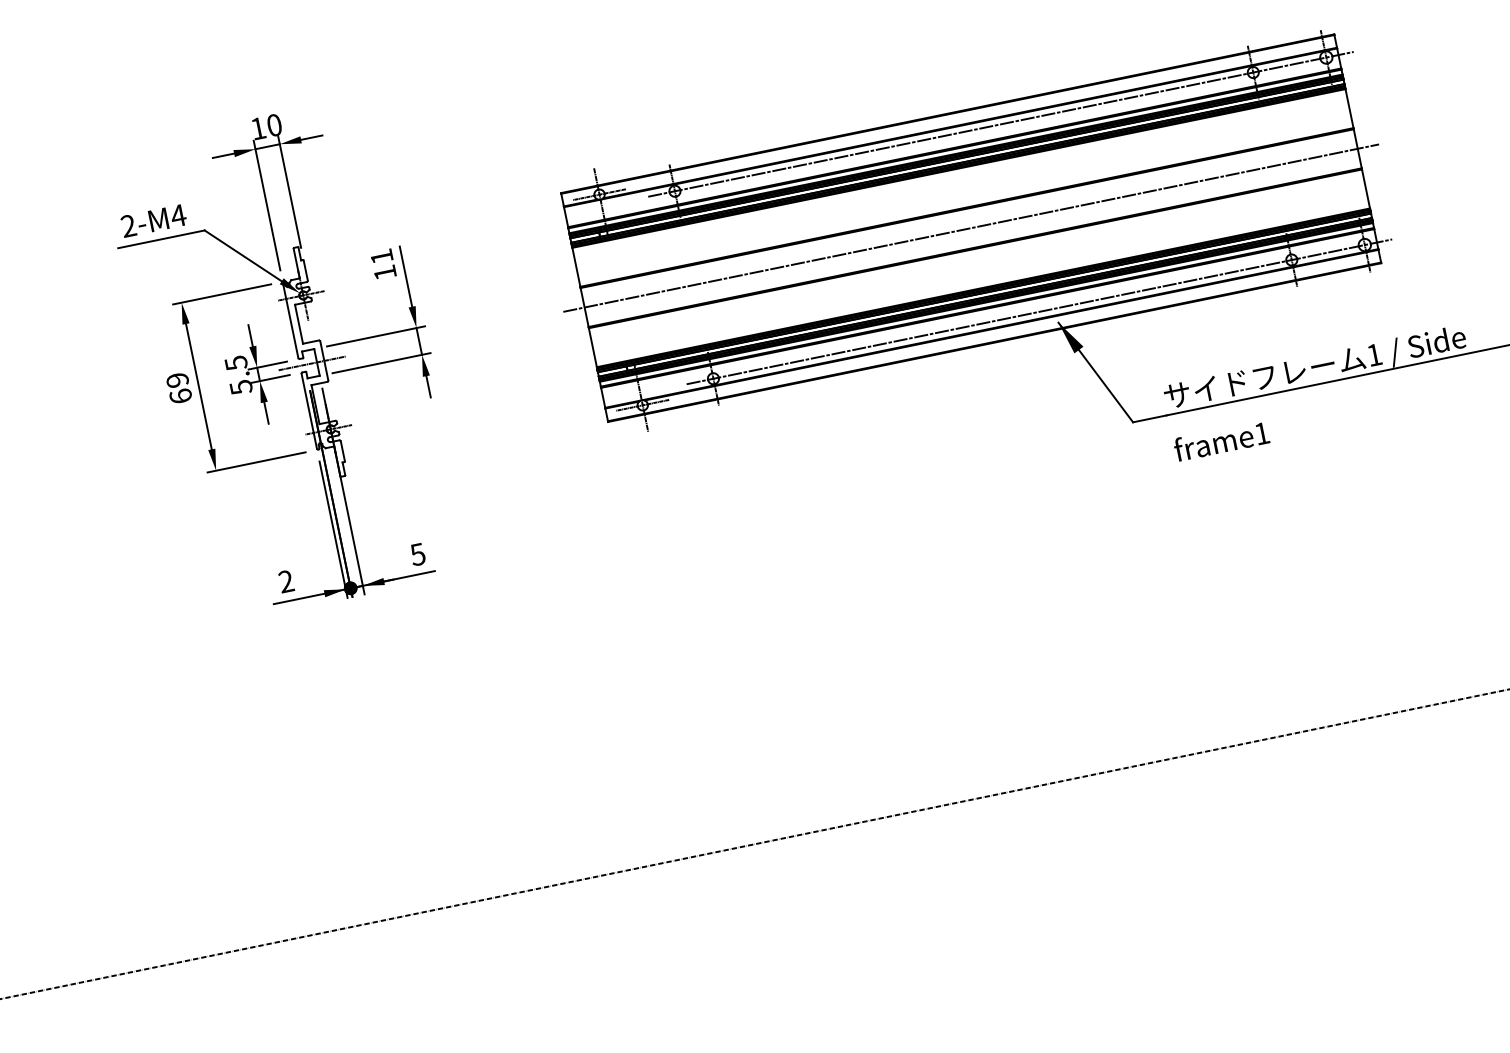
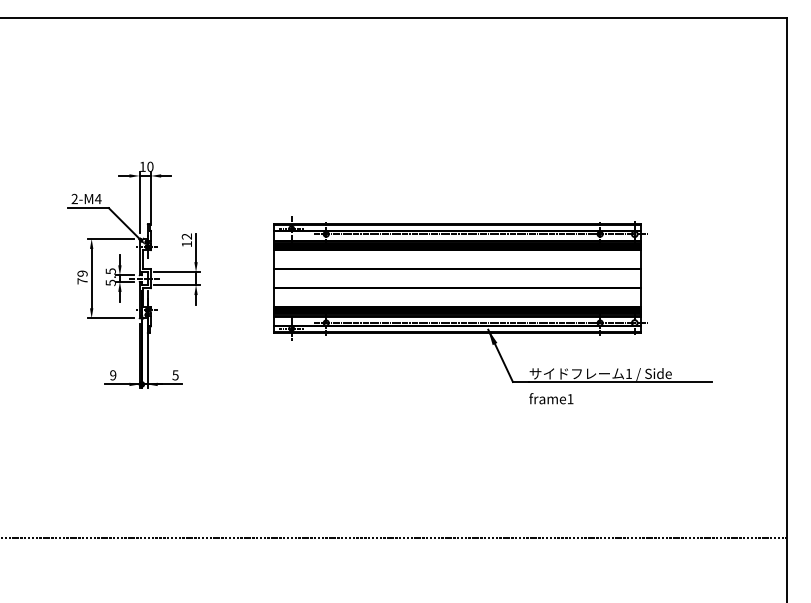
line: (971, 227) -> (457, 278), removed
text: (380, 256) -> (186, 236), 11 -> 12
text: (180, 396) -> (82, 281), 69 -> 79
text: (286, 581) -> (113, 375), 2 -> 9

